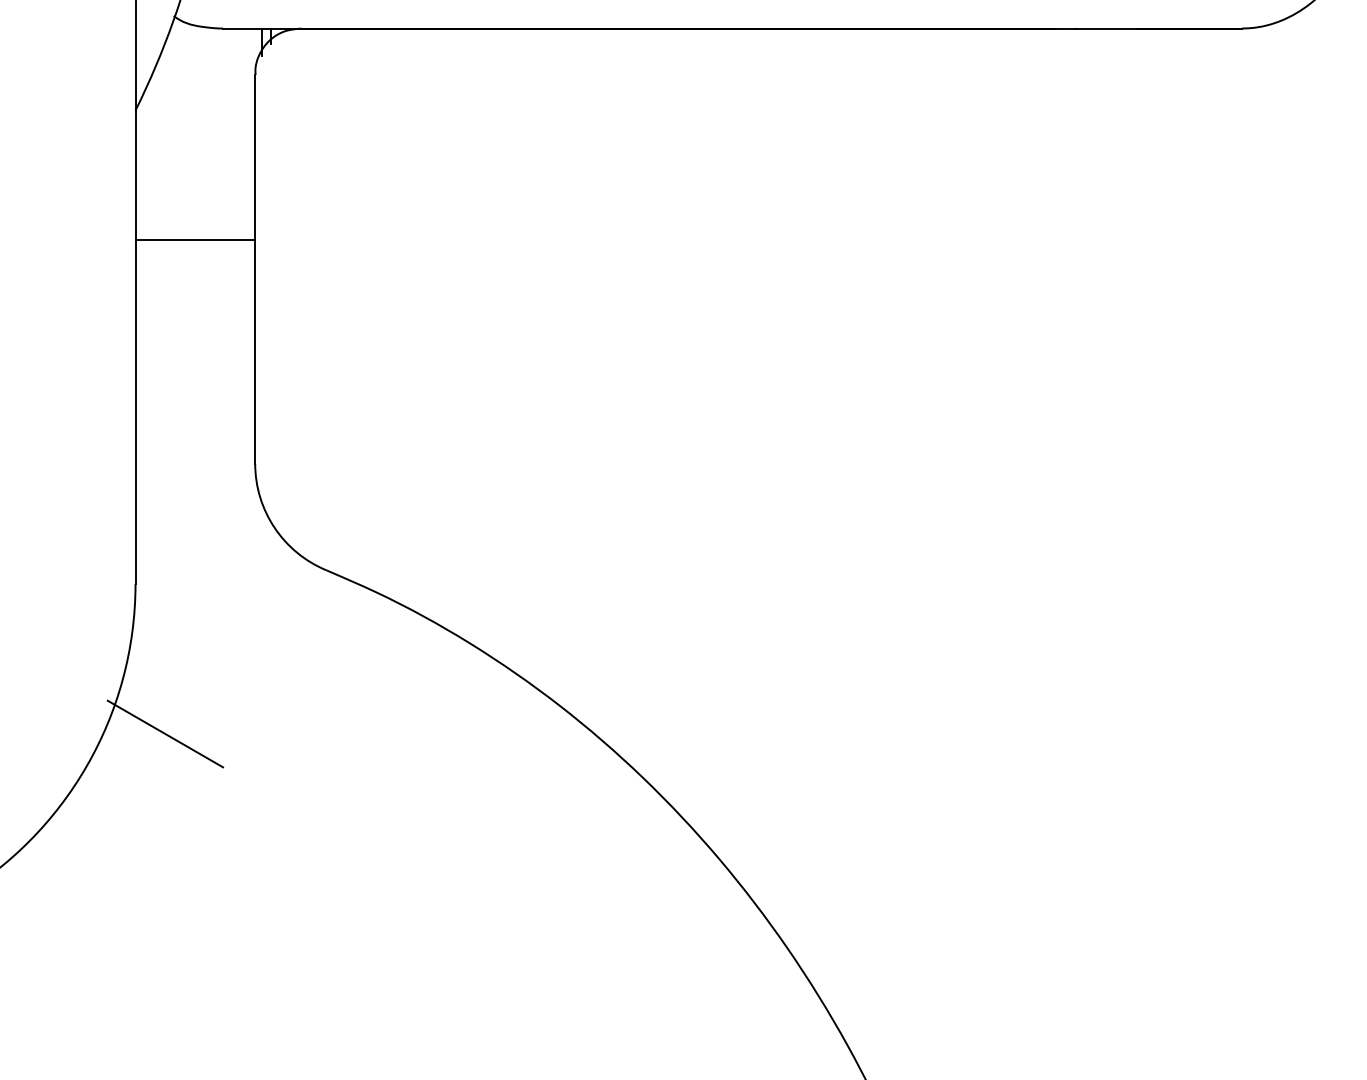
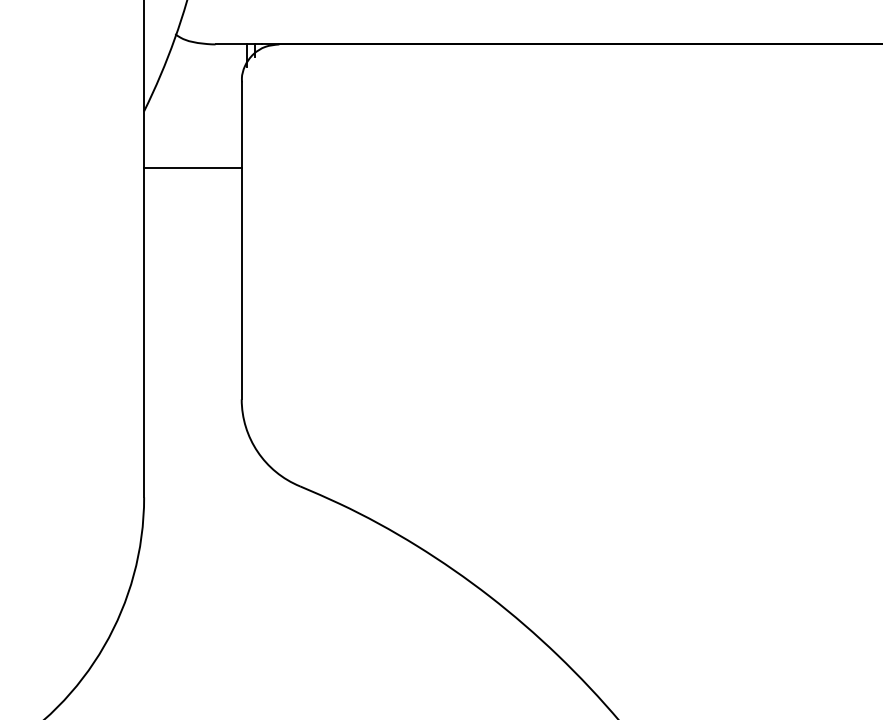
line: (195, 239) -> (193, 167), moved
line: (165, 733) -> (168, 619), removed

